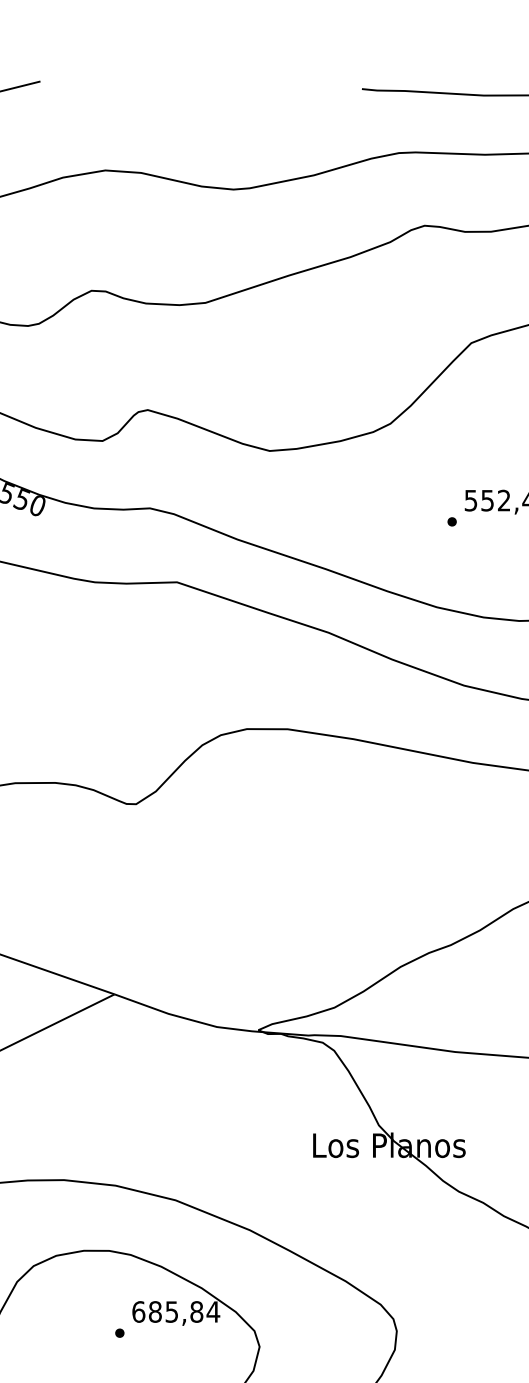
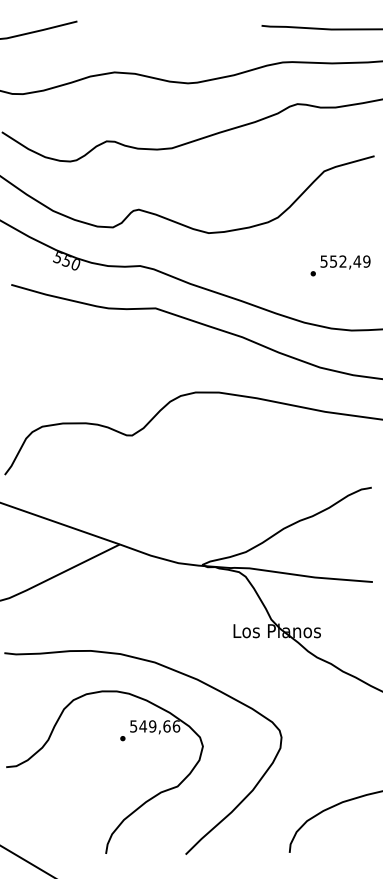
text: (176, 1312) -> (155, 726), 685,84 -> 549,66

